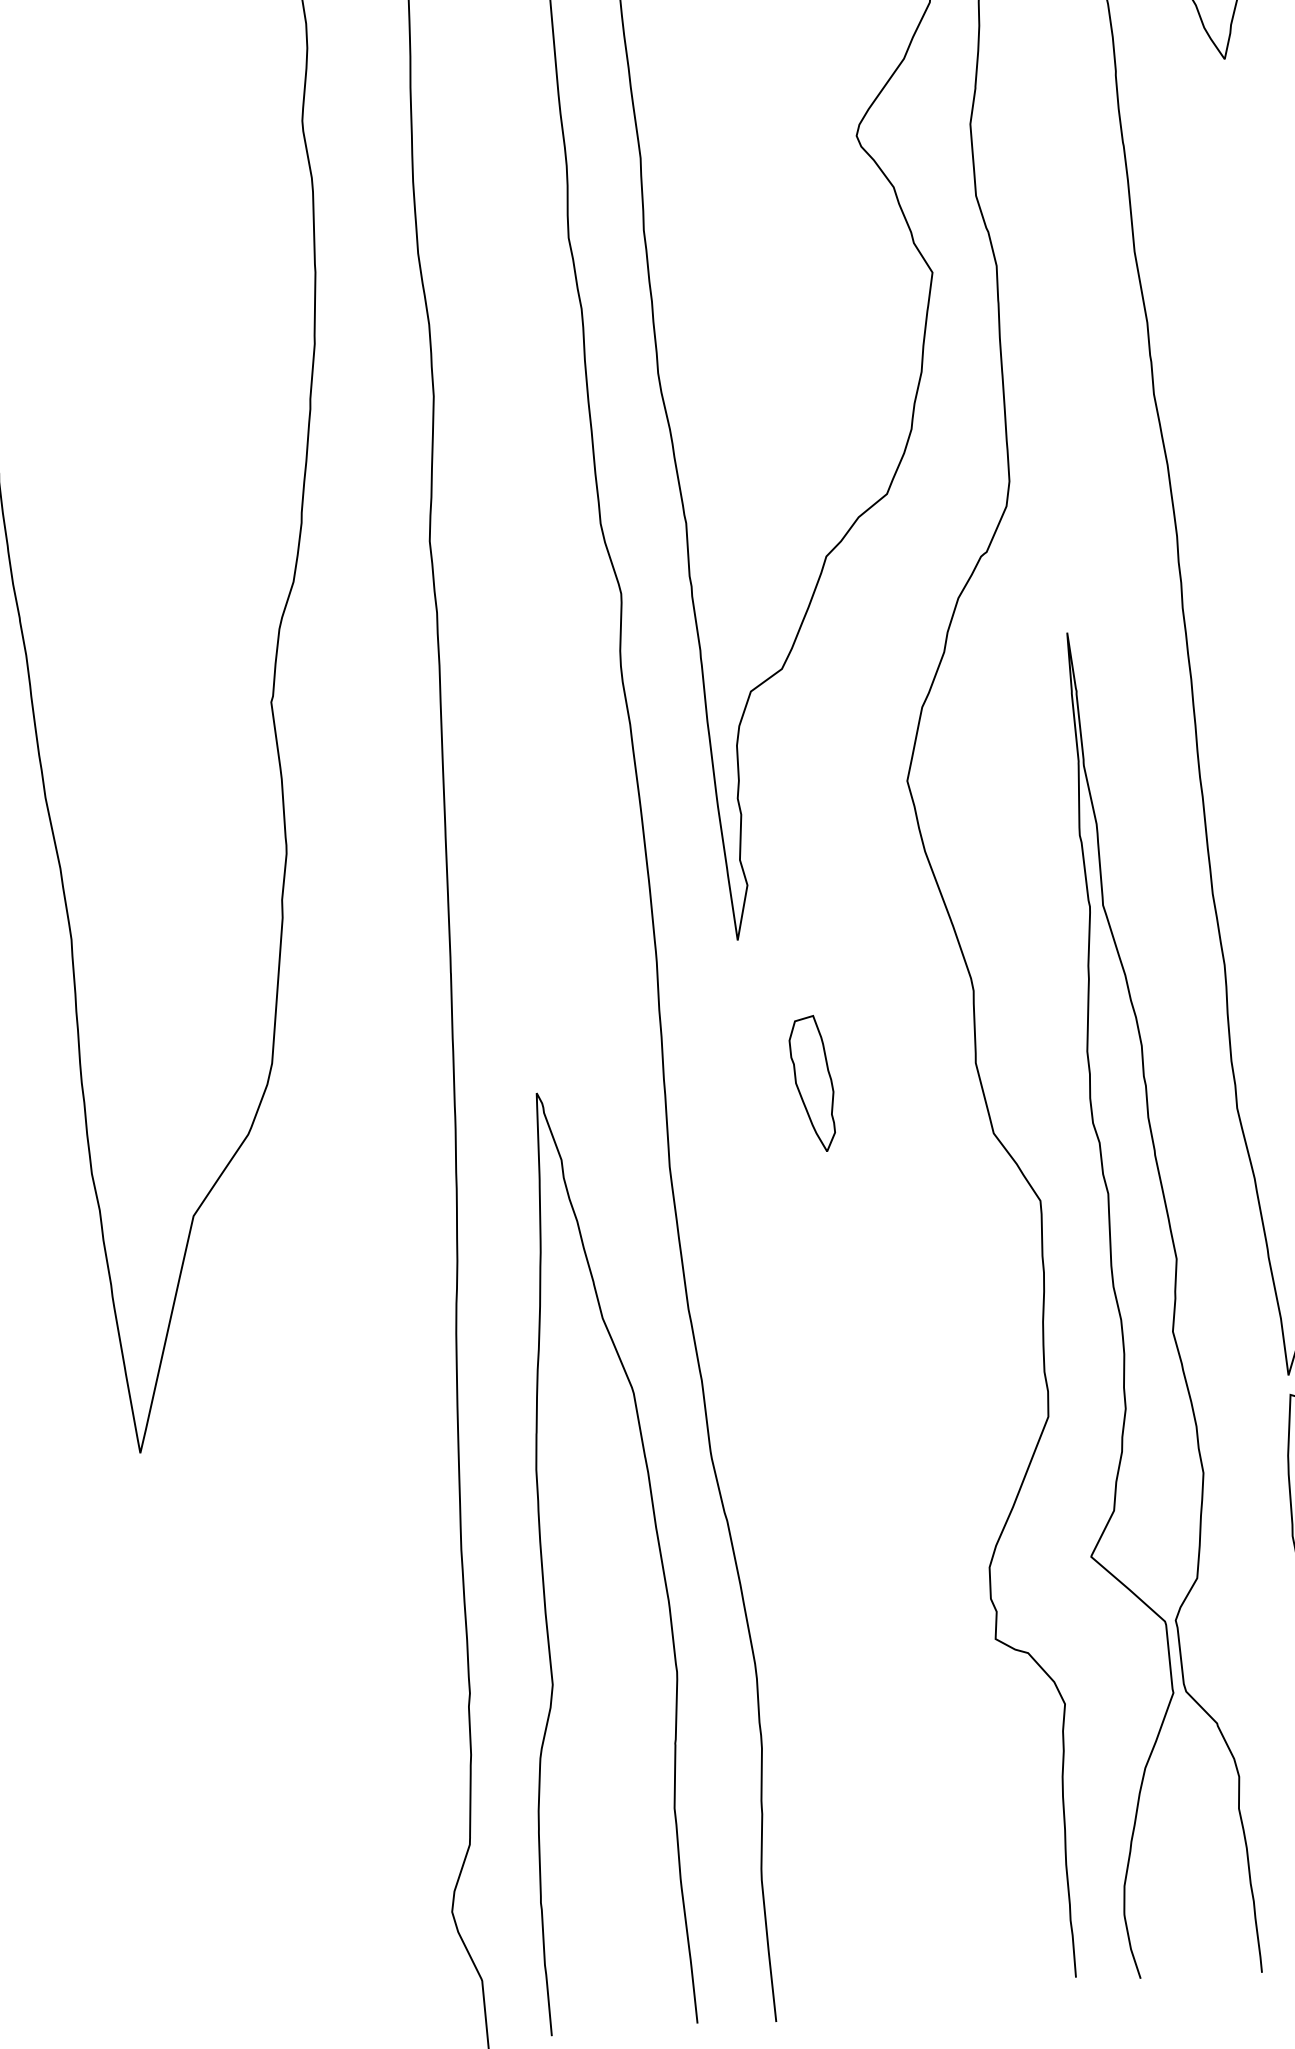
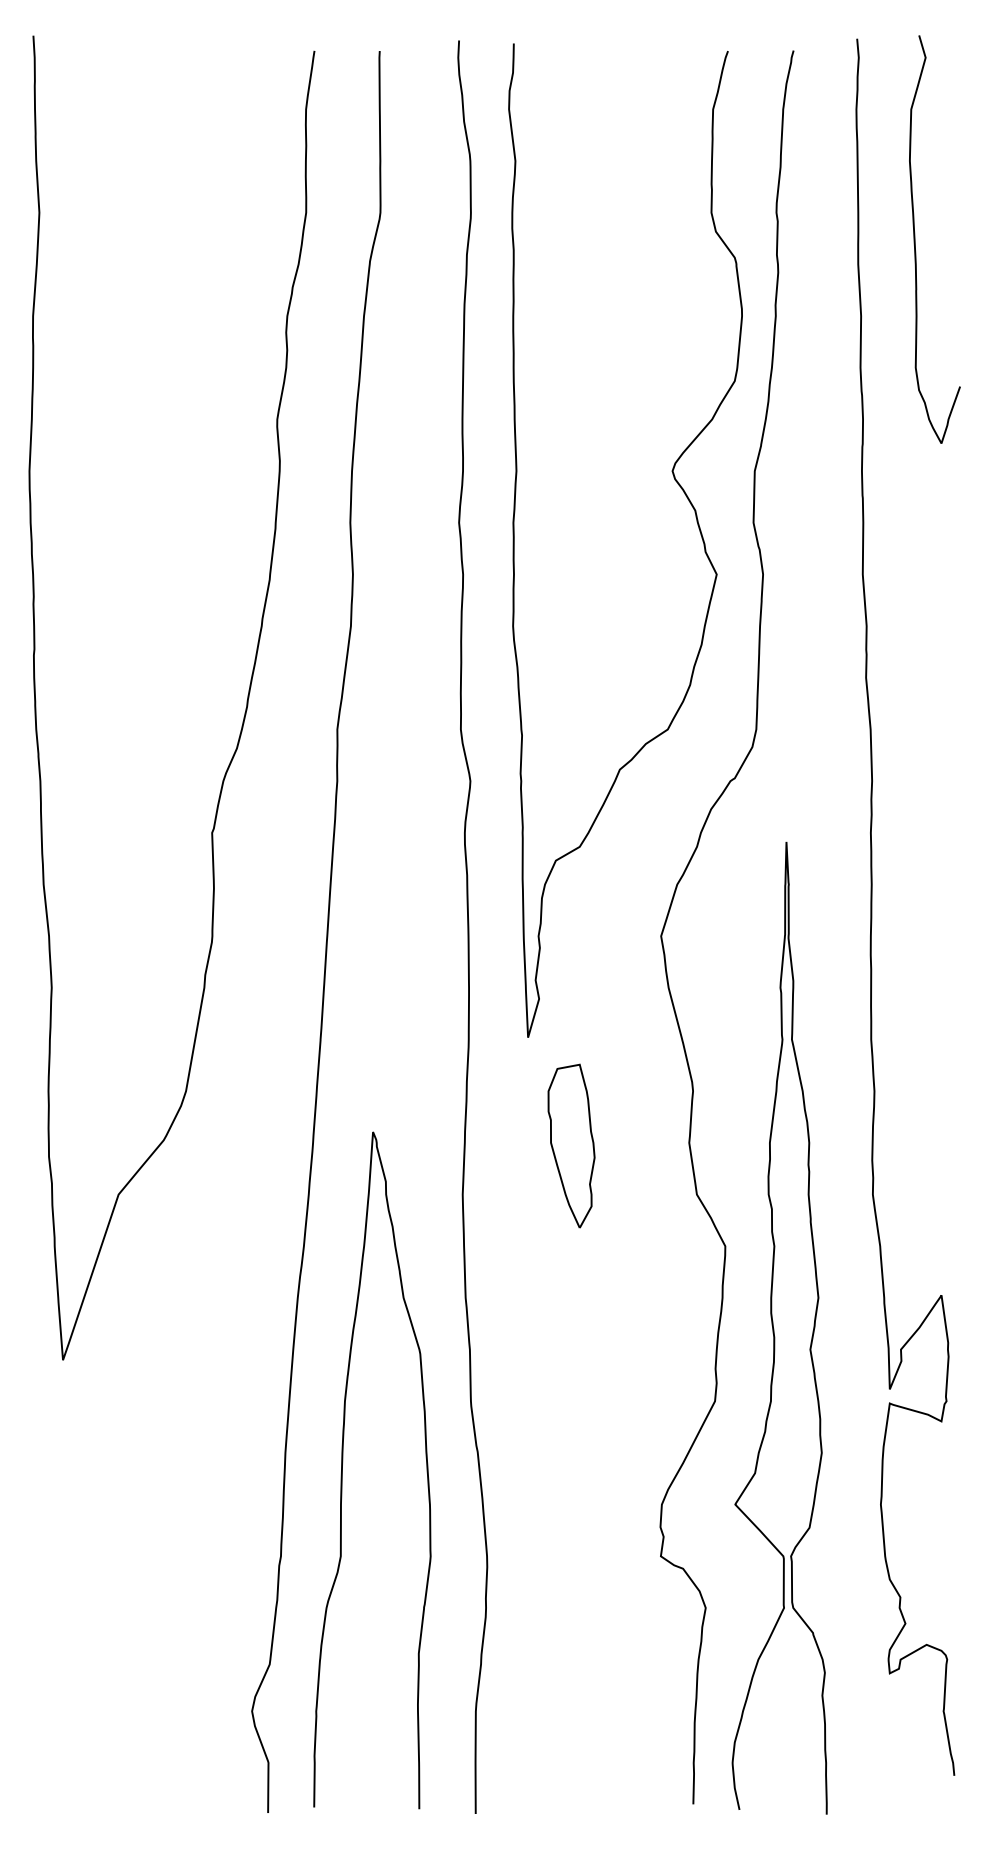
part: (813, 1083) -> (571, 1145), size x1.67

